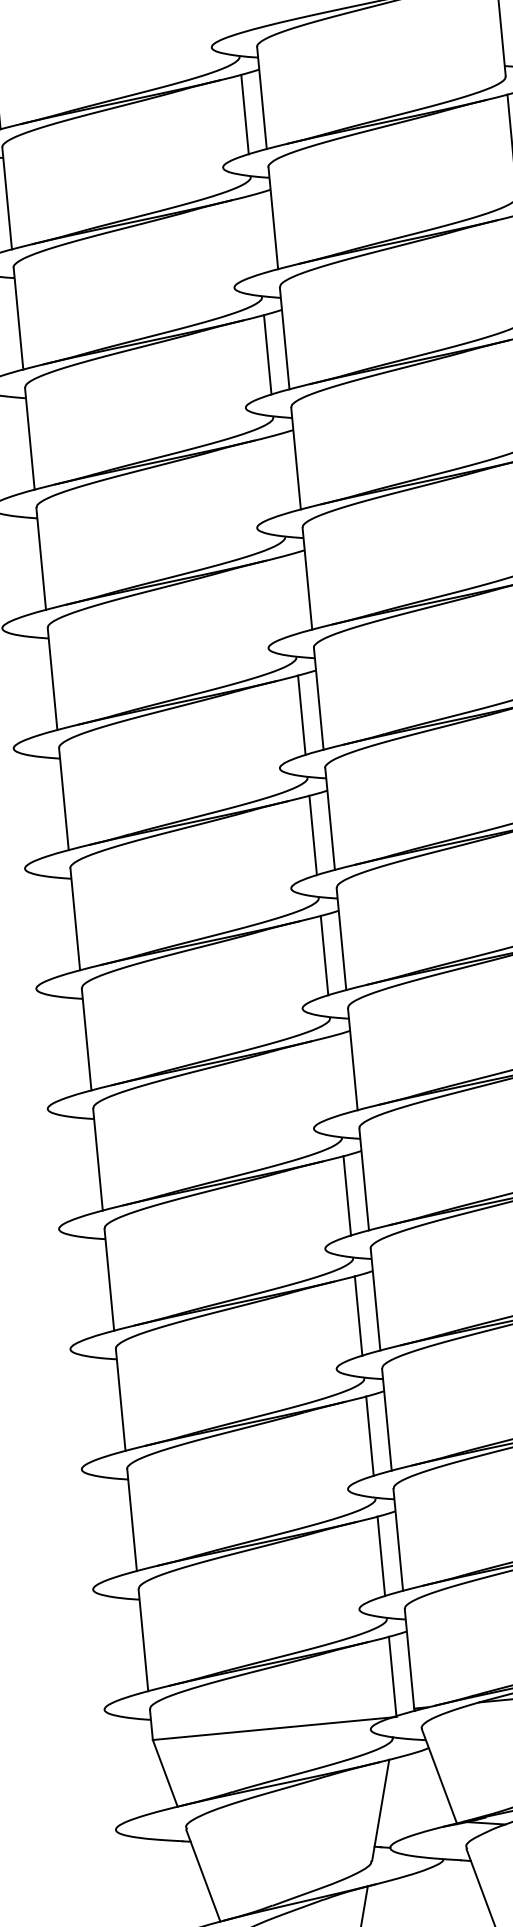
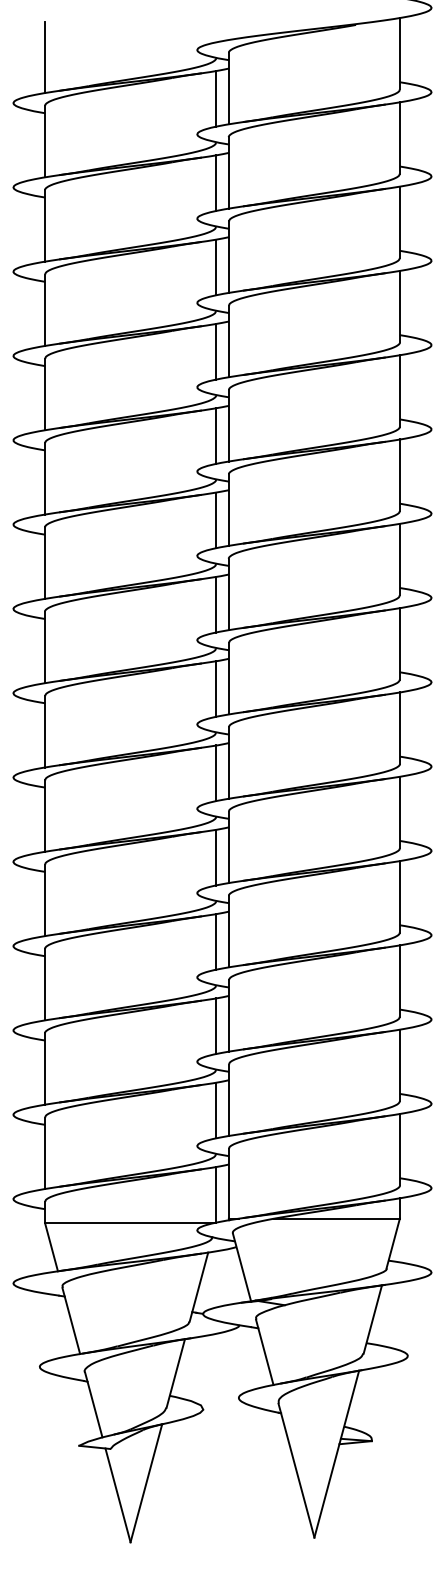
line: (257, 235) -> (216, 183), added
line: (279, 474) -> (216, 351), added
line: (290, 594) -> (216, 435), added
line: (336, 1075) -> (216, 773), added

